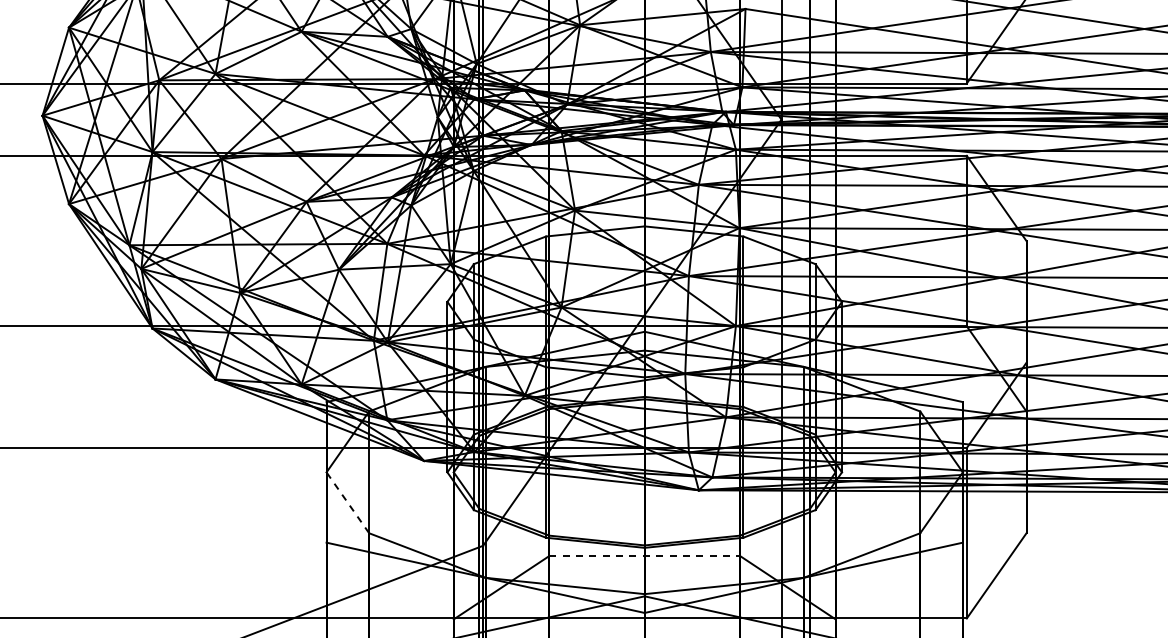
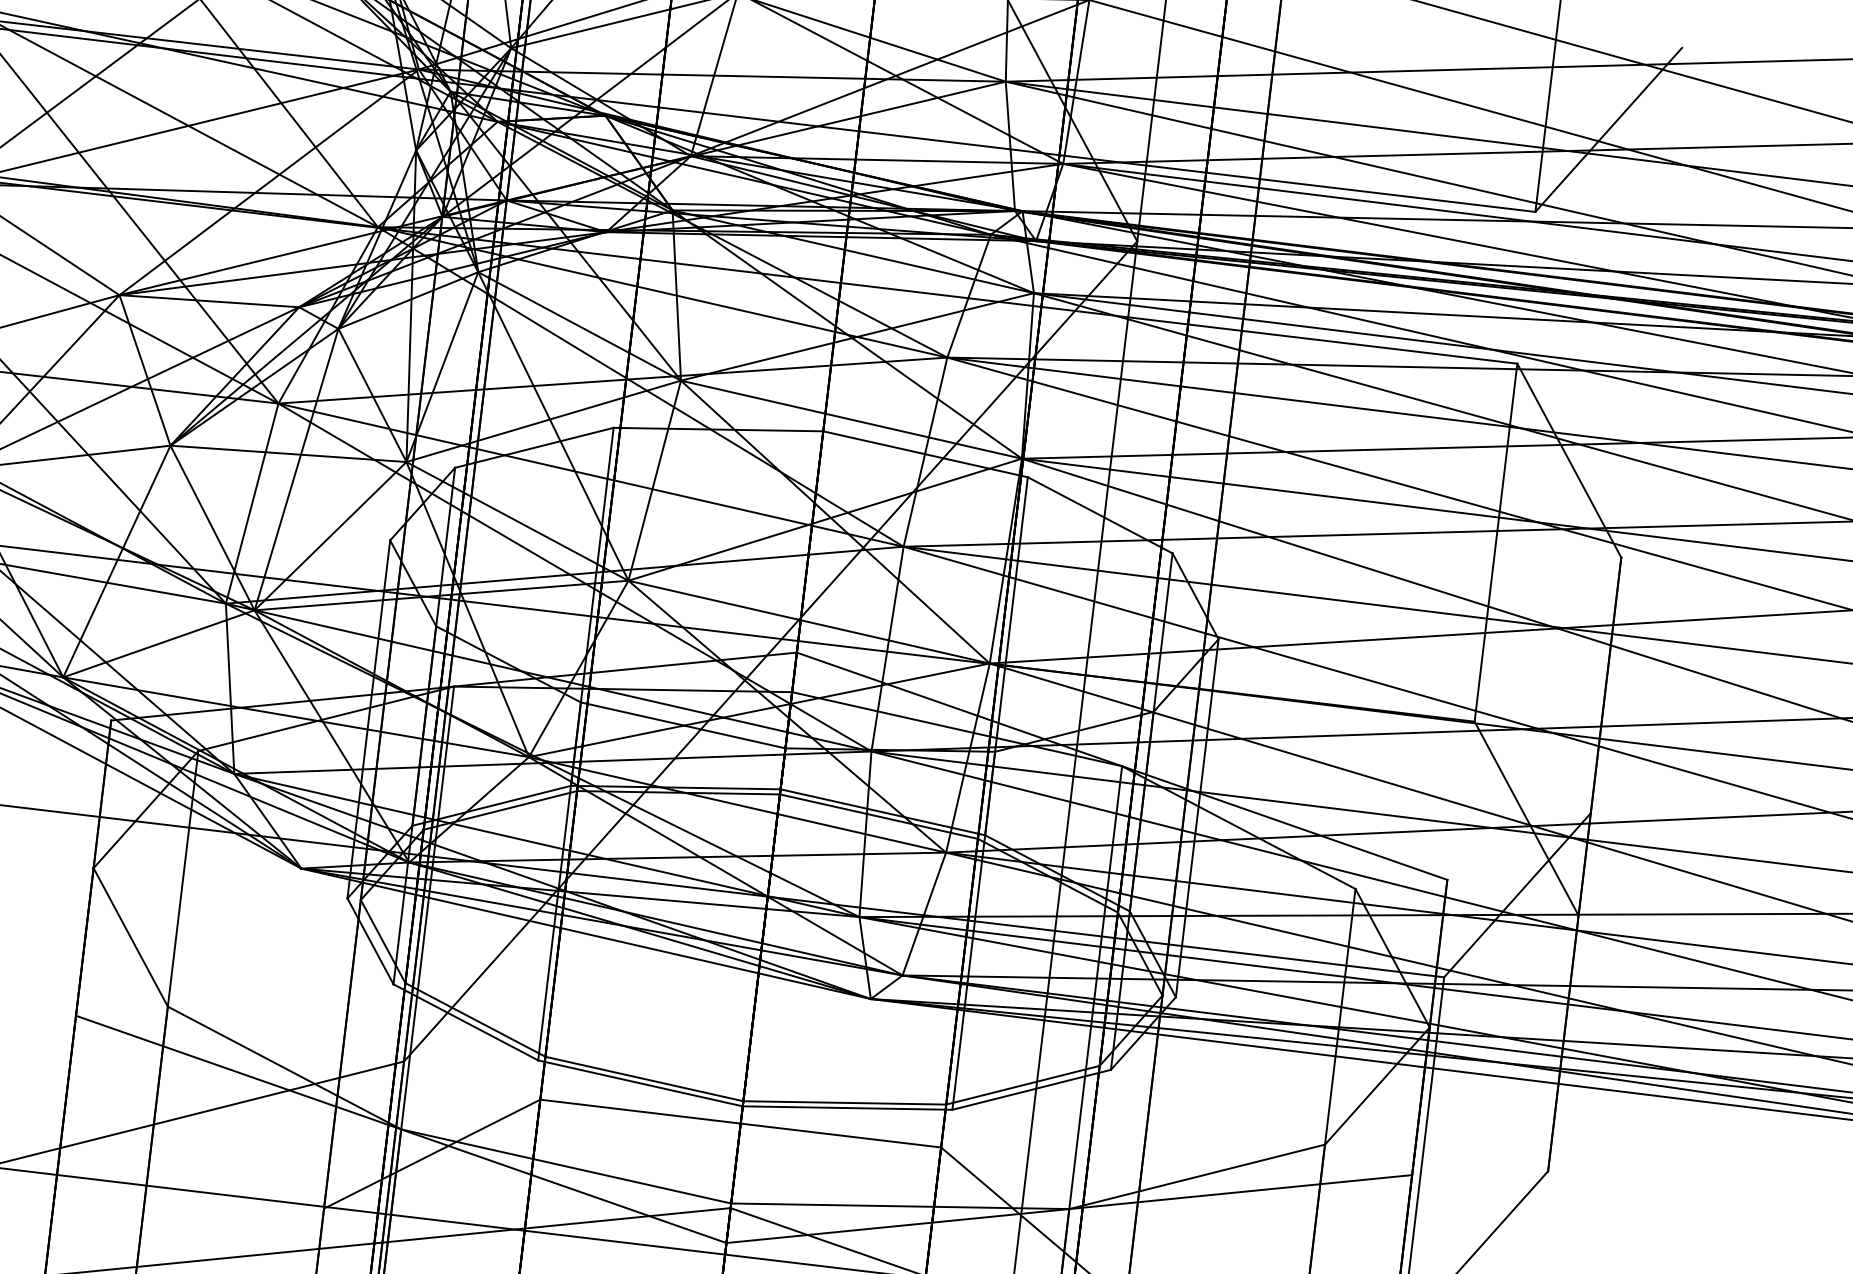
line: (347, 502) -> (130, 936), dashed -> solid
line: (645, 556) -> (742, 1124), dashed -> solid

